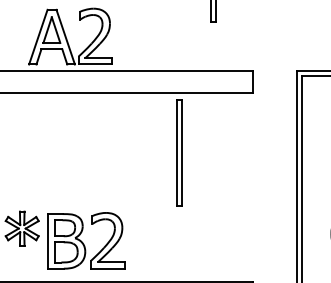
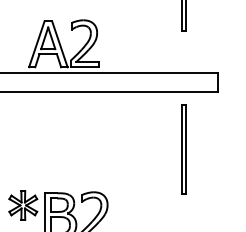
part: (179, 152) -> (184, 148), moved

